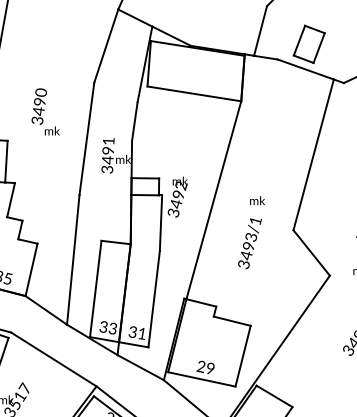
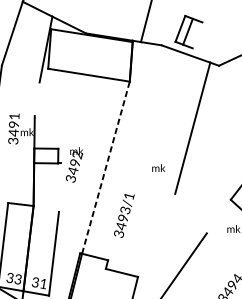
line: (318, 48) -> (187, 32), moved
line: (134, 121) -> (36, 99), removed
line: (213, 200) -> (105, 167), solid -> dashed
text: (257, 200) -> (158, 167), moved
line: (160, 223) -> (59, 187), removed
text: (249, 243) -> (123, 215), moved
line: (311, 252) -> (190, 213), removed

